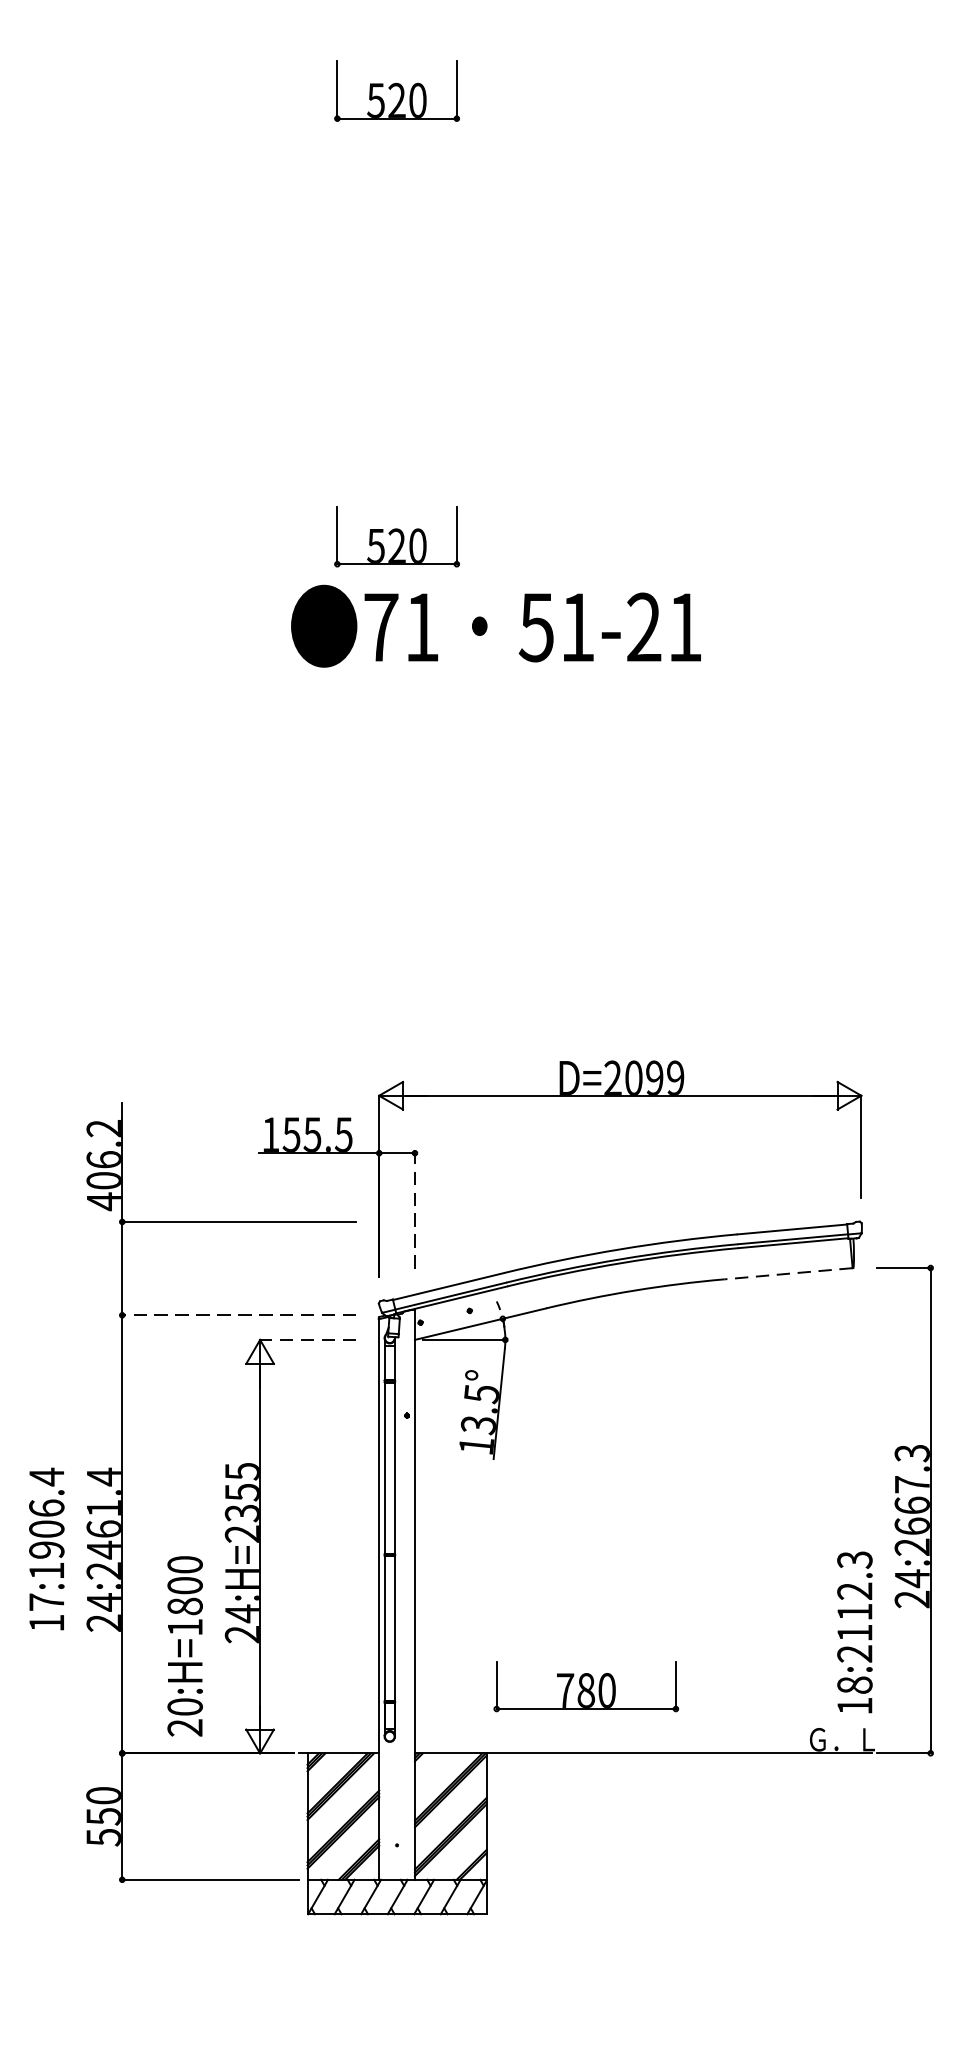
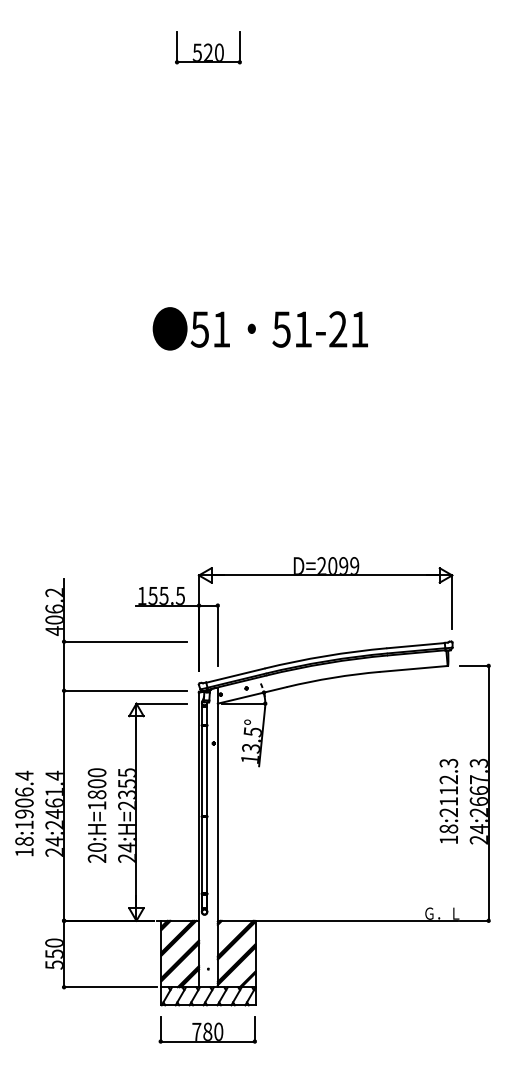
part: (397, 536) -> (208, 281), removed
text: (380, 627) -> (199, 329), 71 -> 51
line: (414, 1210) -> (217, 635), dashed -> solid
line: (789, 1272) -> (414, 668), dashed -> solid
line: (239, 1314) -> (125, 690), dashed -> solid
line: (307, 1339) -> (161, 703), dashed -> solid
text: (46, 1602) -> (24, 841), 17:1906.4 -> 18:1906.4
text: (854, 1632) -> (448, 801), moved
text: (183, 1646) -> (96, 815), moved
part: (585, 1686) -> (207, 1029), moved

